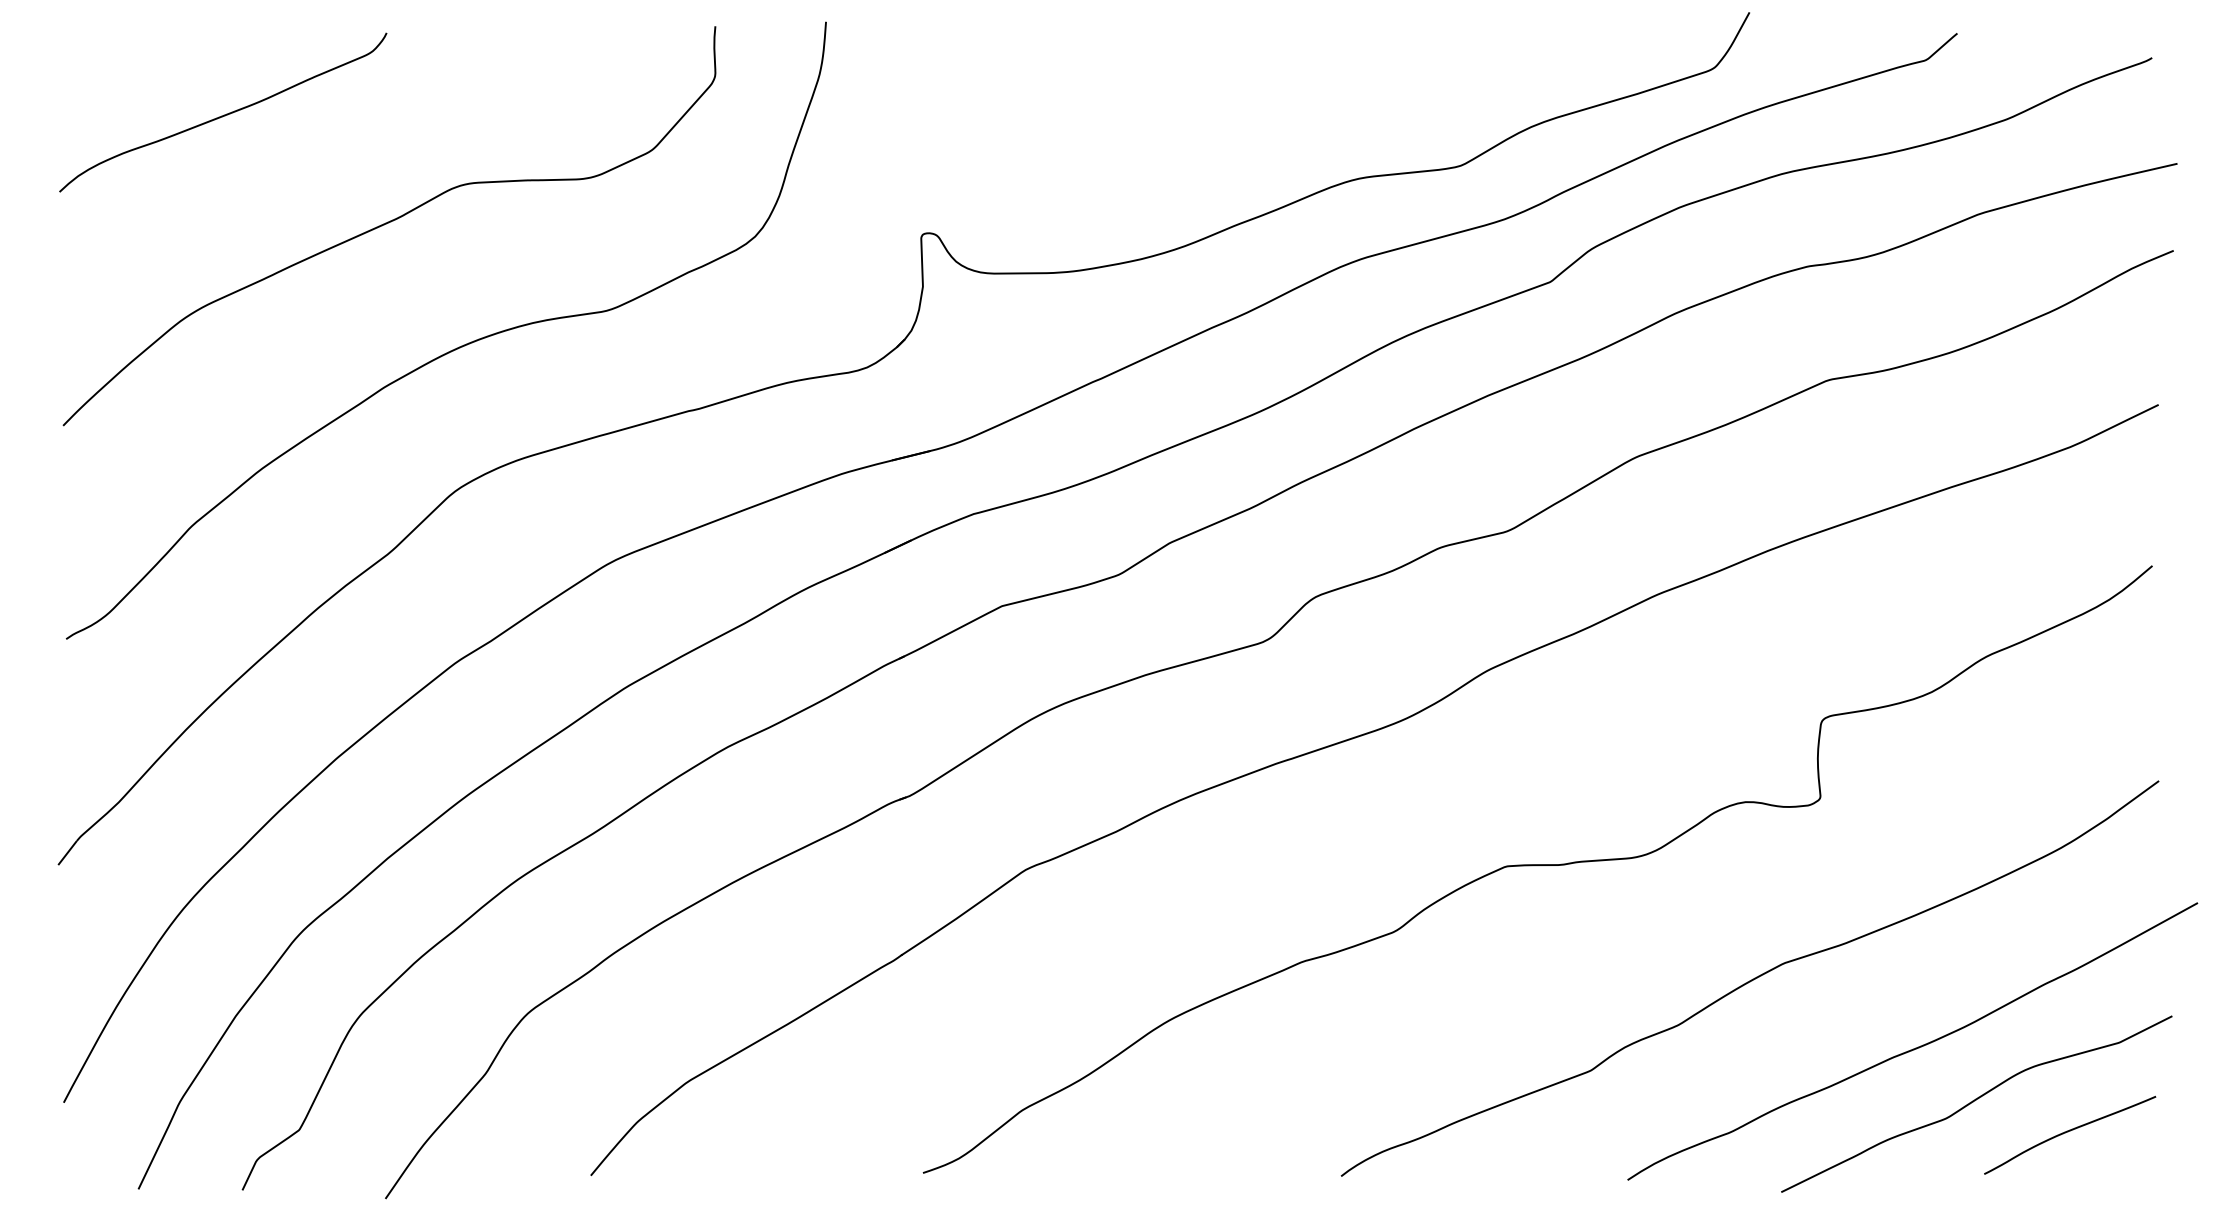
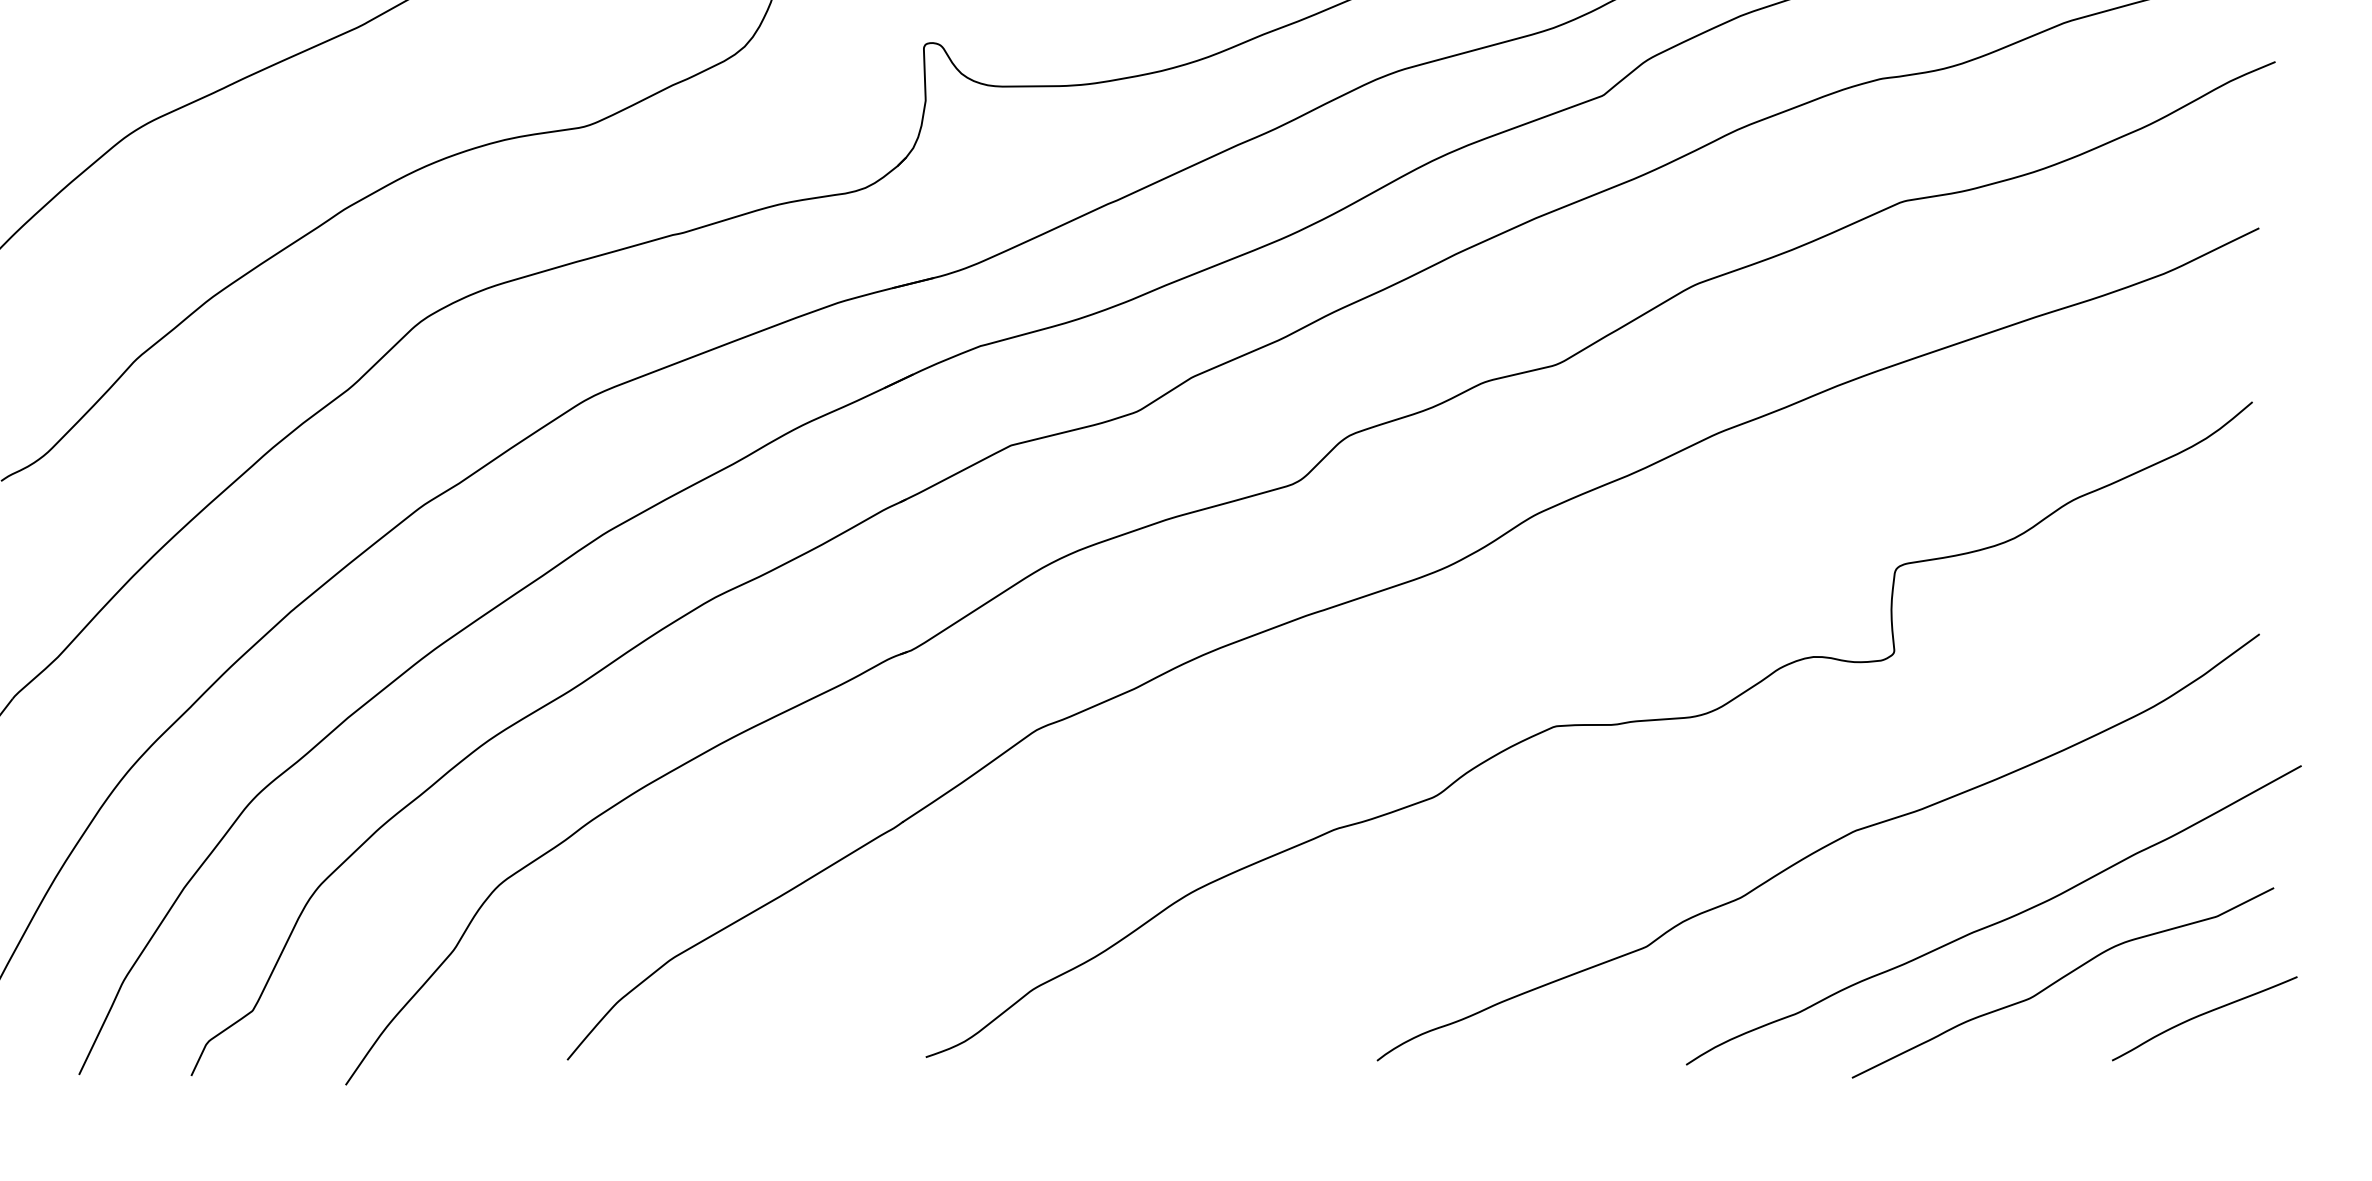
curve: (2068, 1132) -> (2202, 1015), moved

